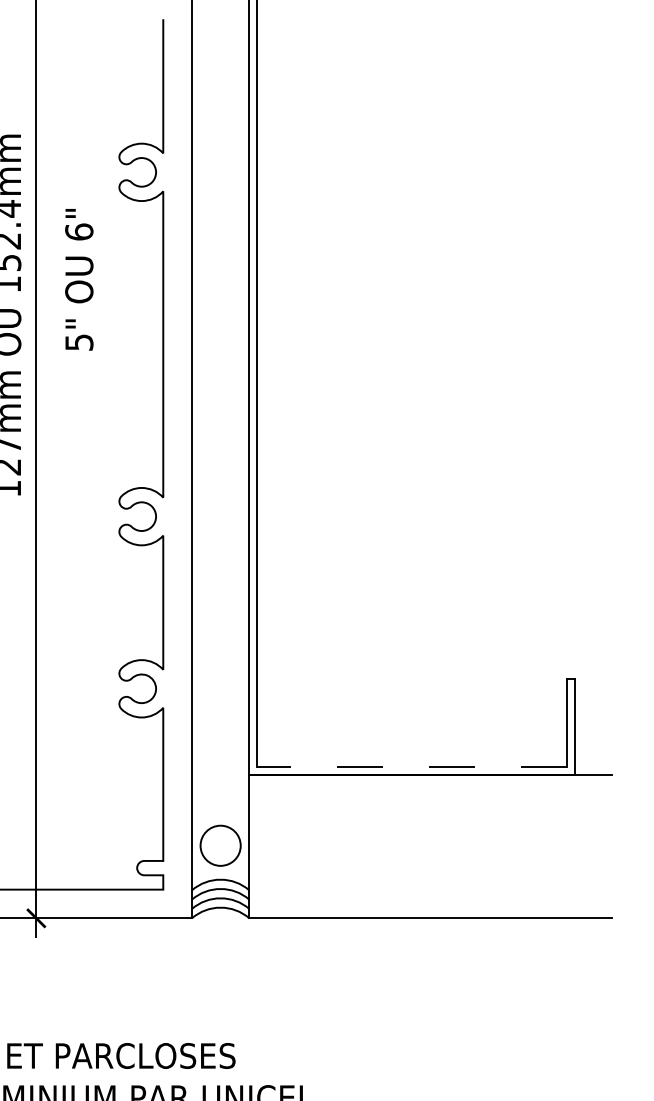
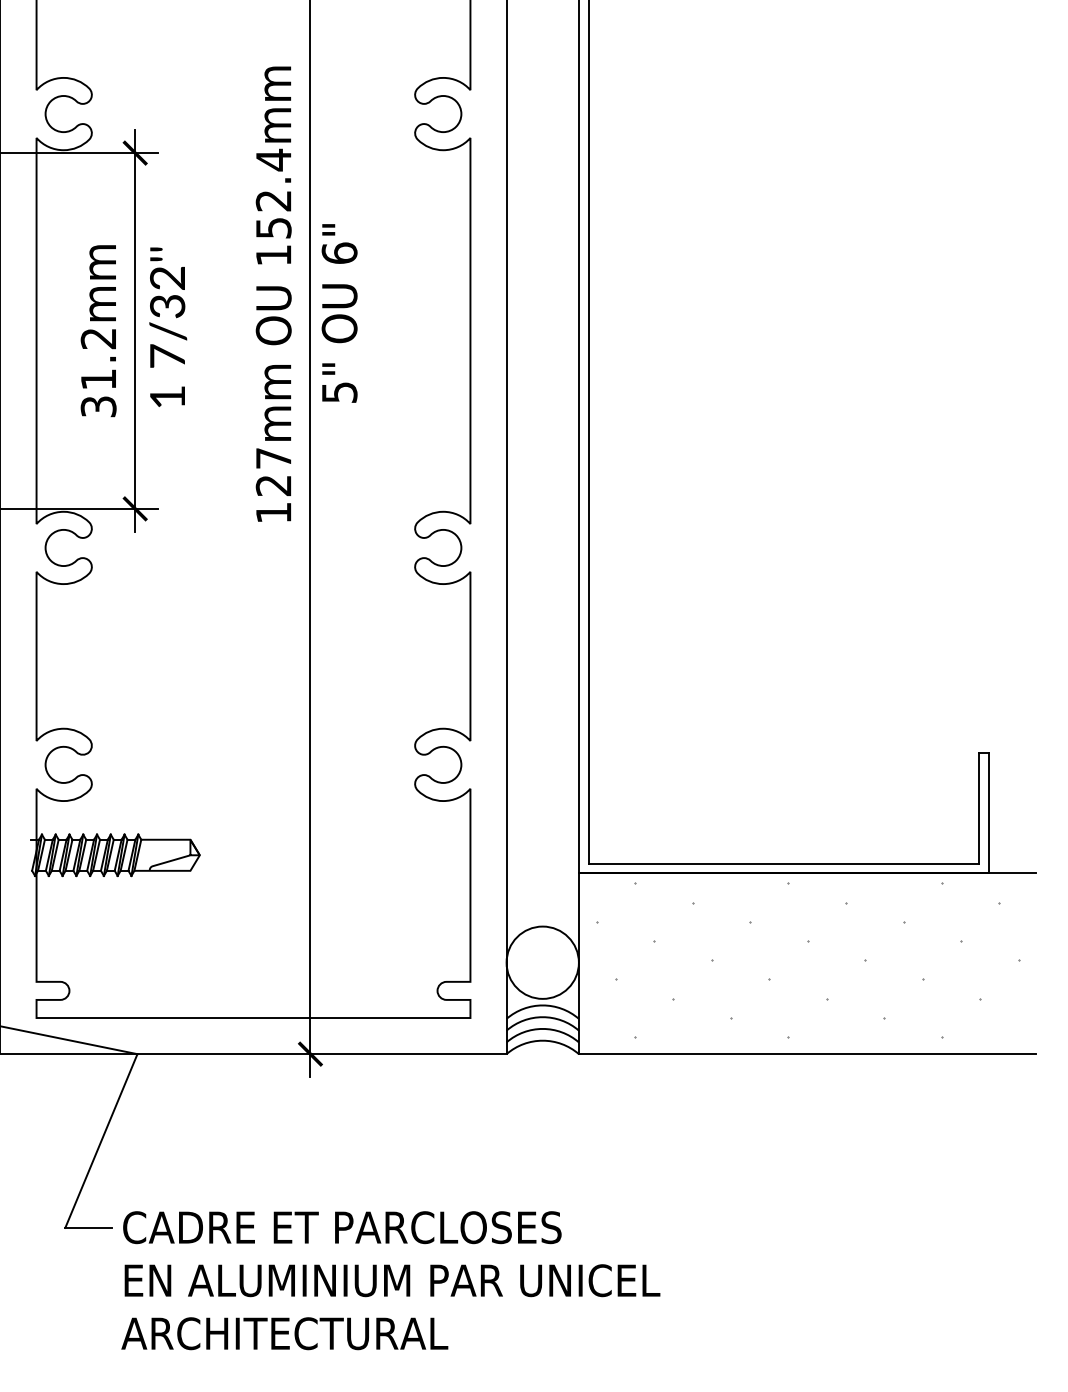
text: (79, 279) -> (339, 313), moved
line: (411, 767) -> (783, 863), dashed -> solid
hatch: (430, 843) -> (807, 959), added
circle: (220, 845) -> (542, 962), size x1.43

